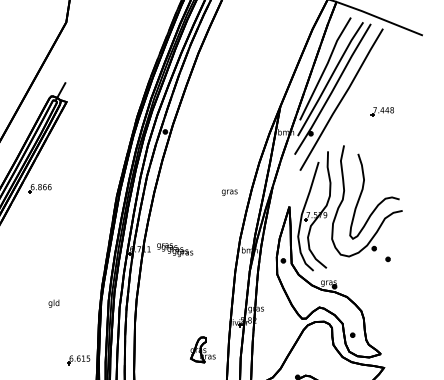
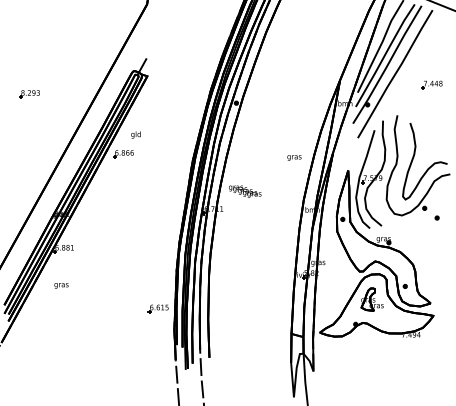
text: (175, 249) -> (245, 191), moved
text: (53, 303) -> (135, 134), moved
part: (202, 349) -> (371, 299), moved

